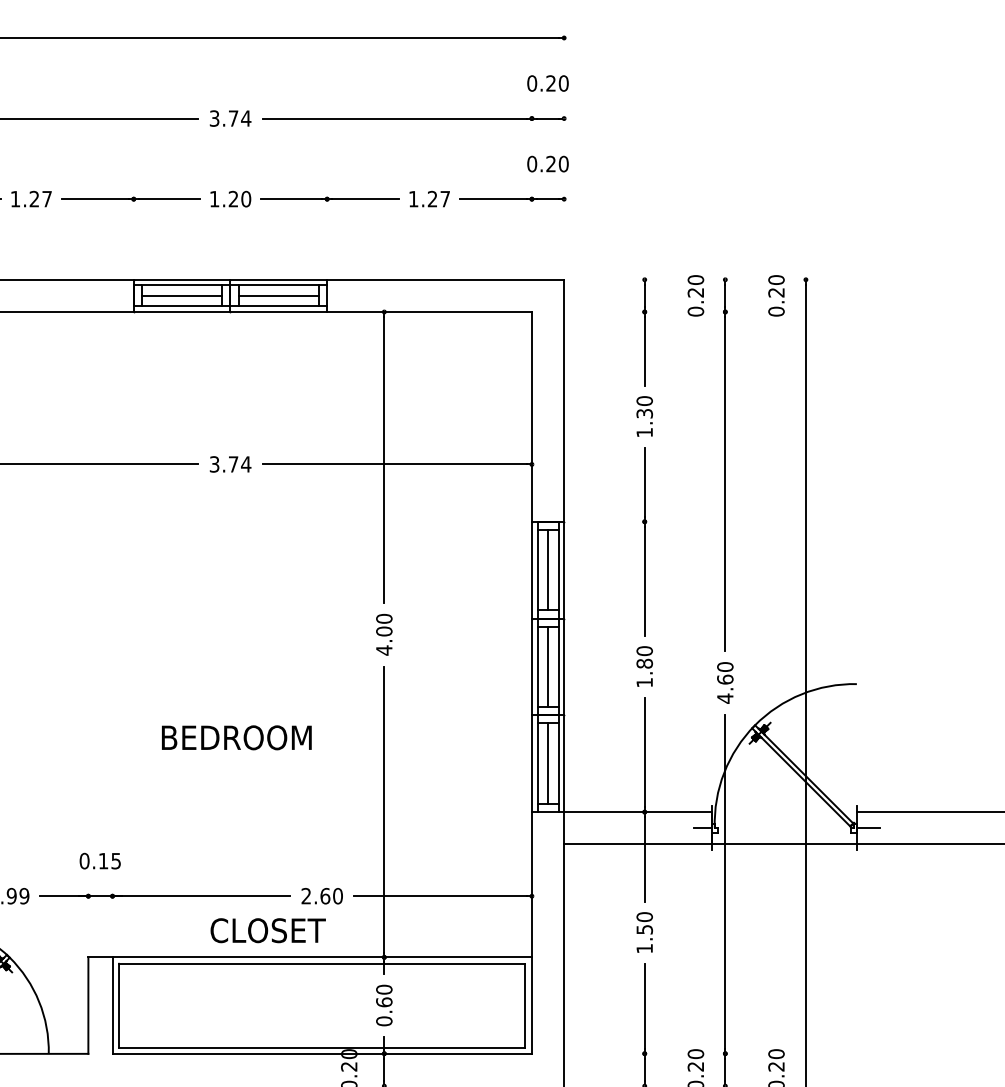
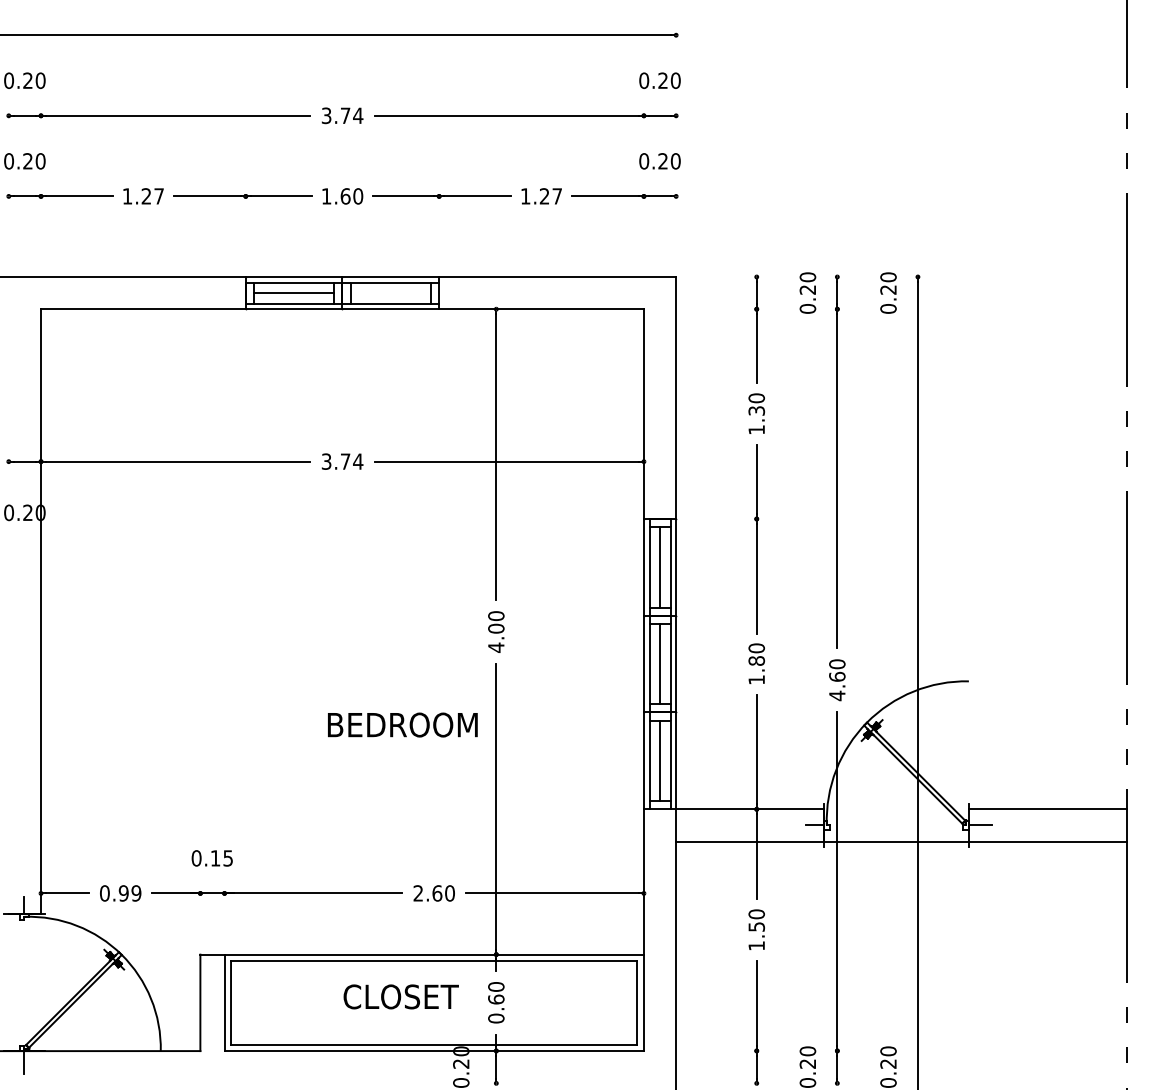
text: (233, 199) -> (345, 196), 1.20 -> 1.60
line: (278, 296) -> (390, 293), removed
text: (236, 737) -> (402, 724), moved
text: (267, 930) -> (400, 996), moved

